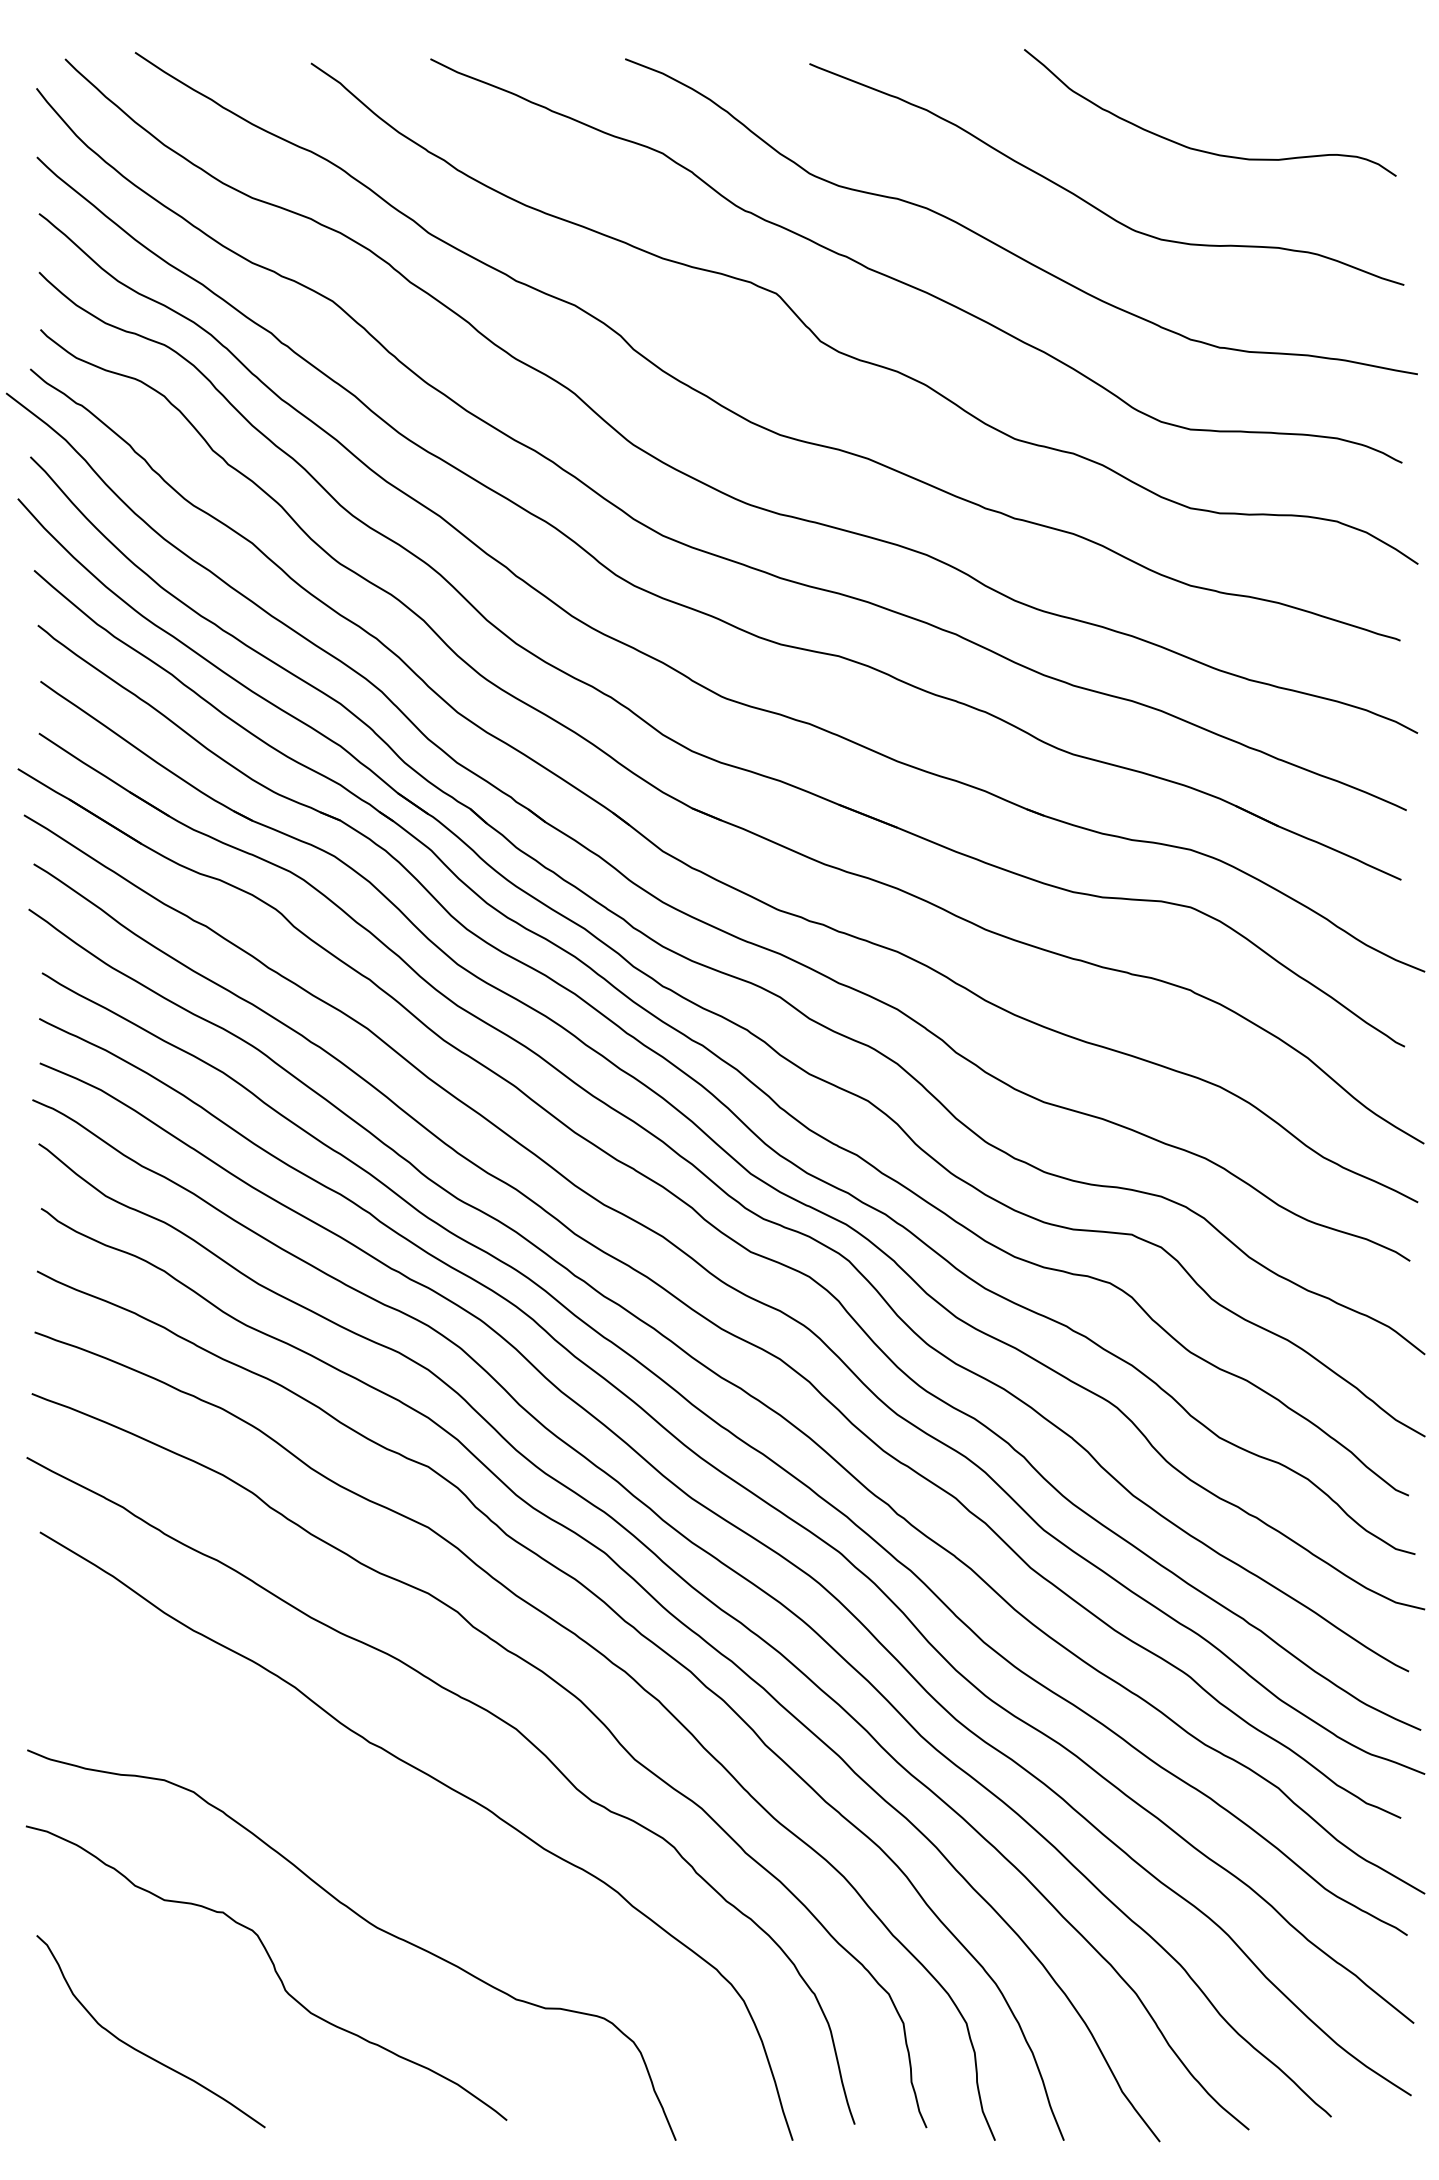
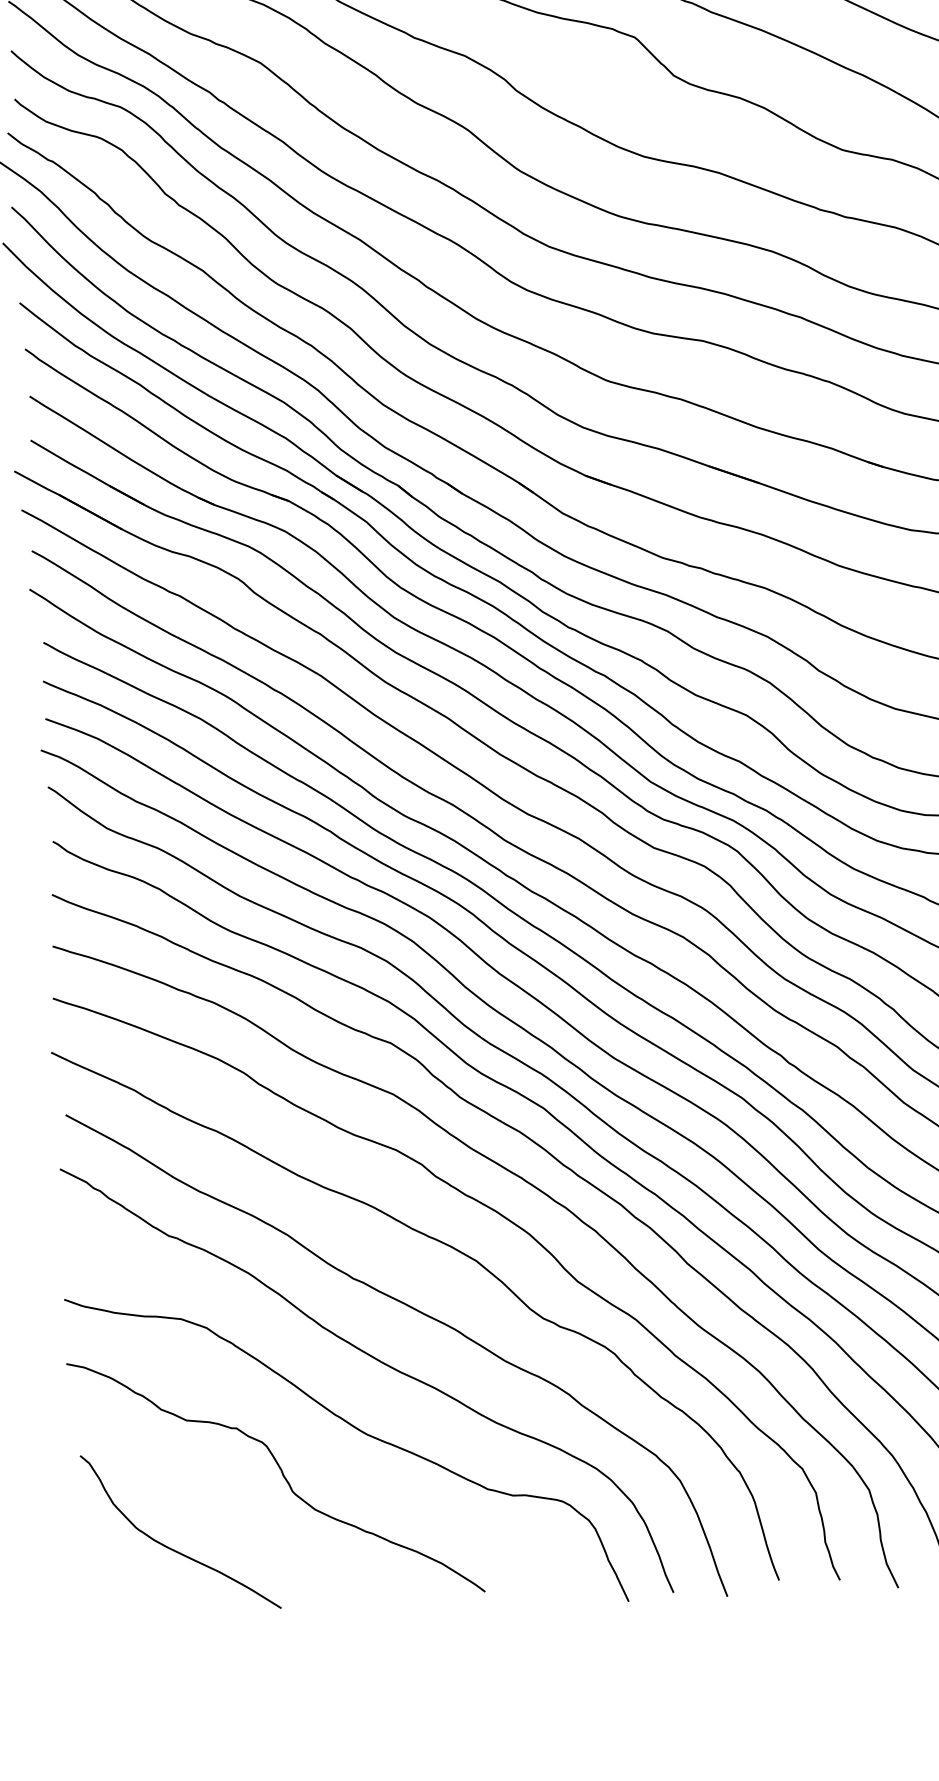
curve: (390, 1839) -> (374, 1359), added

